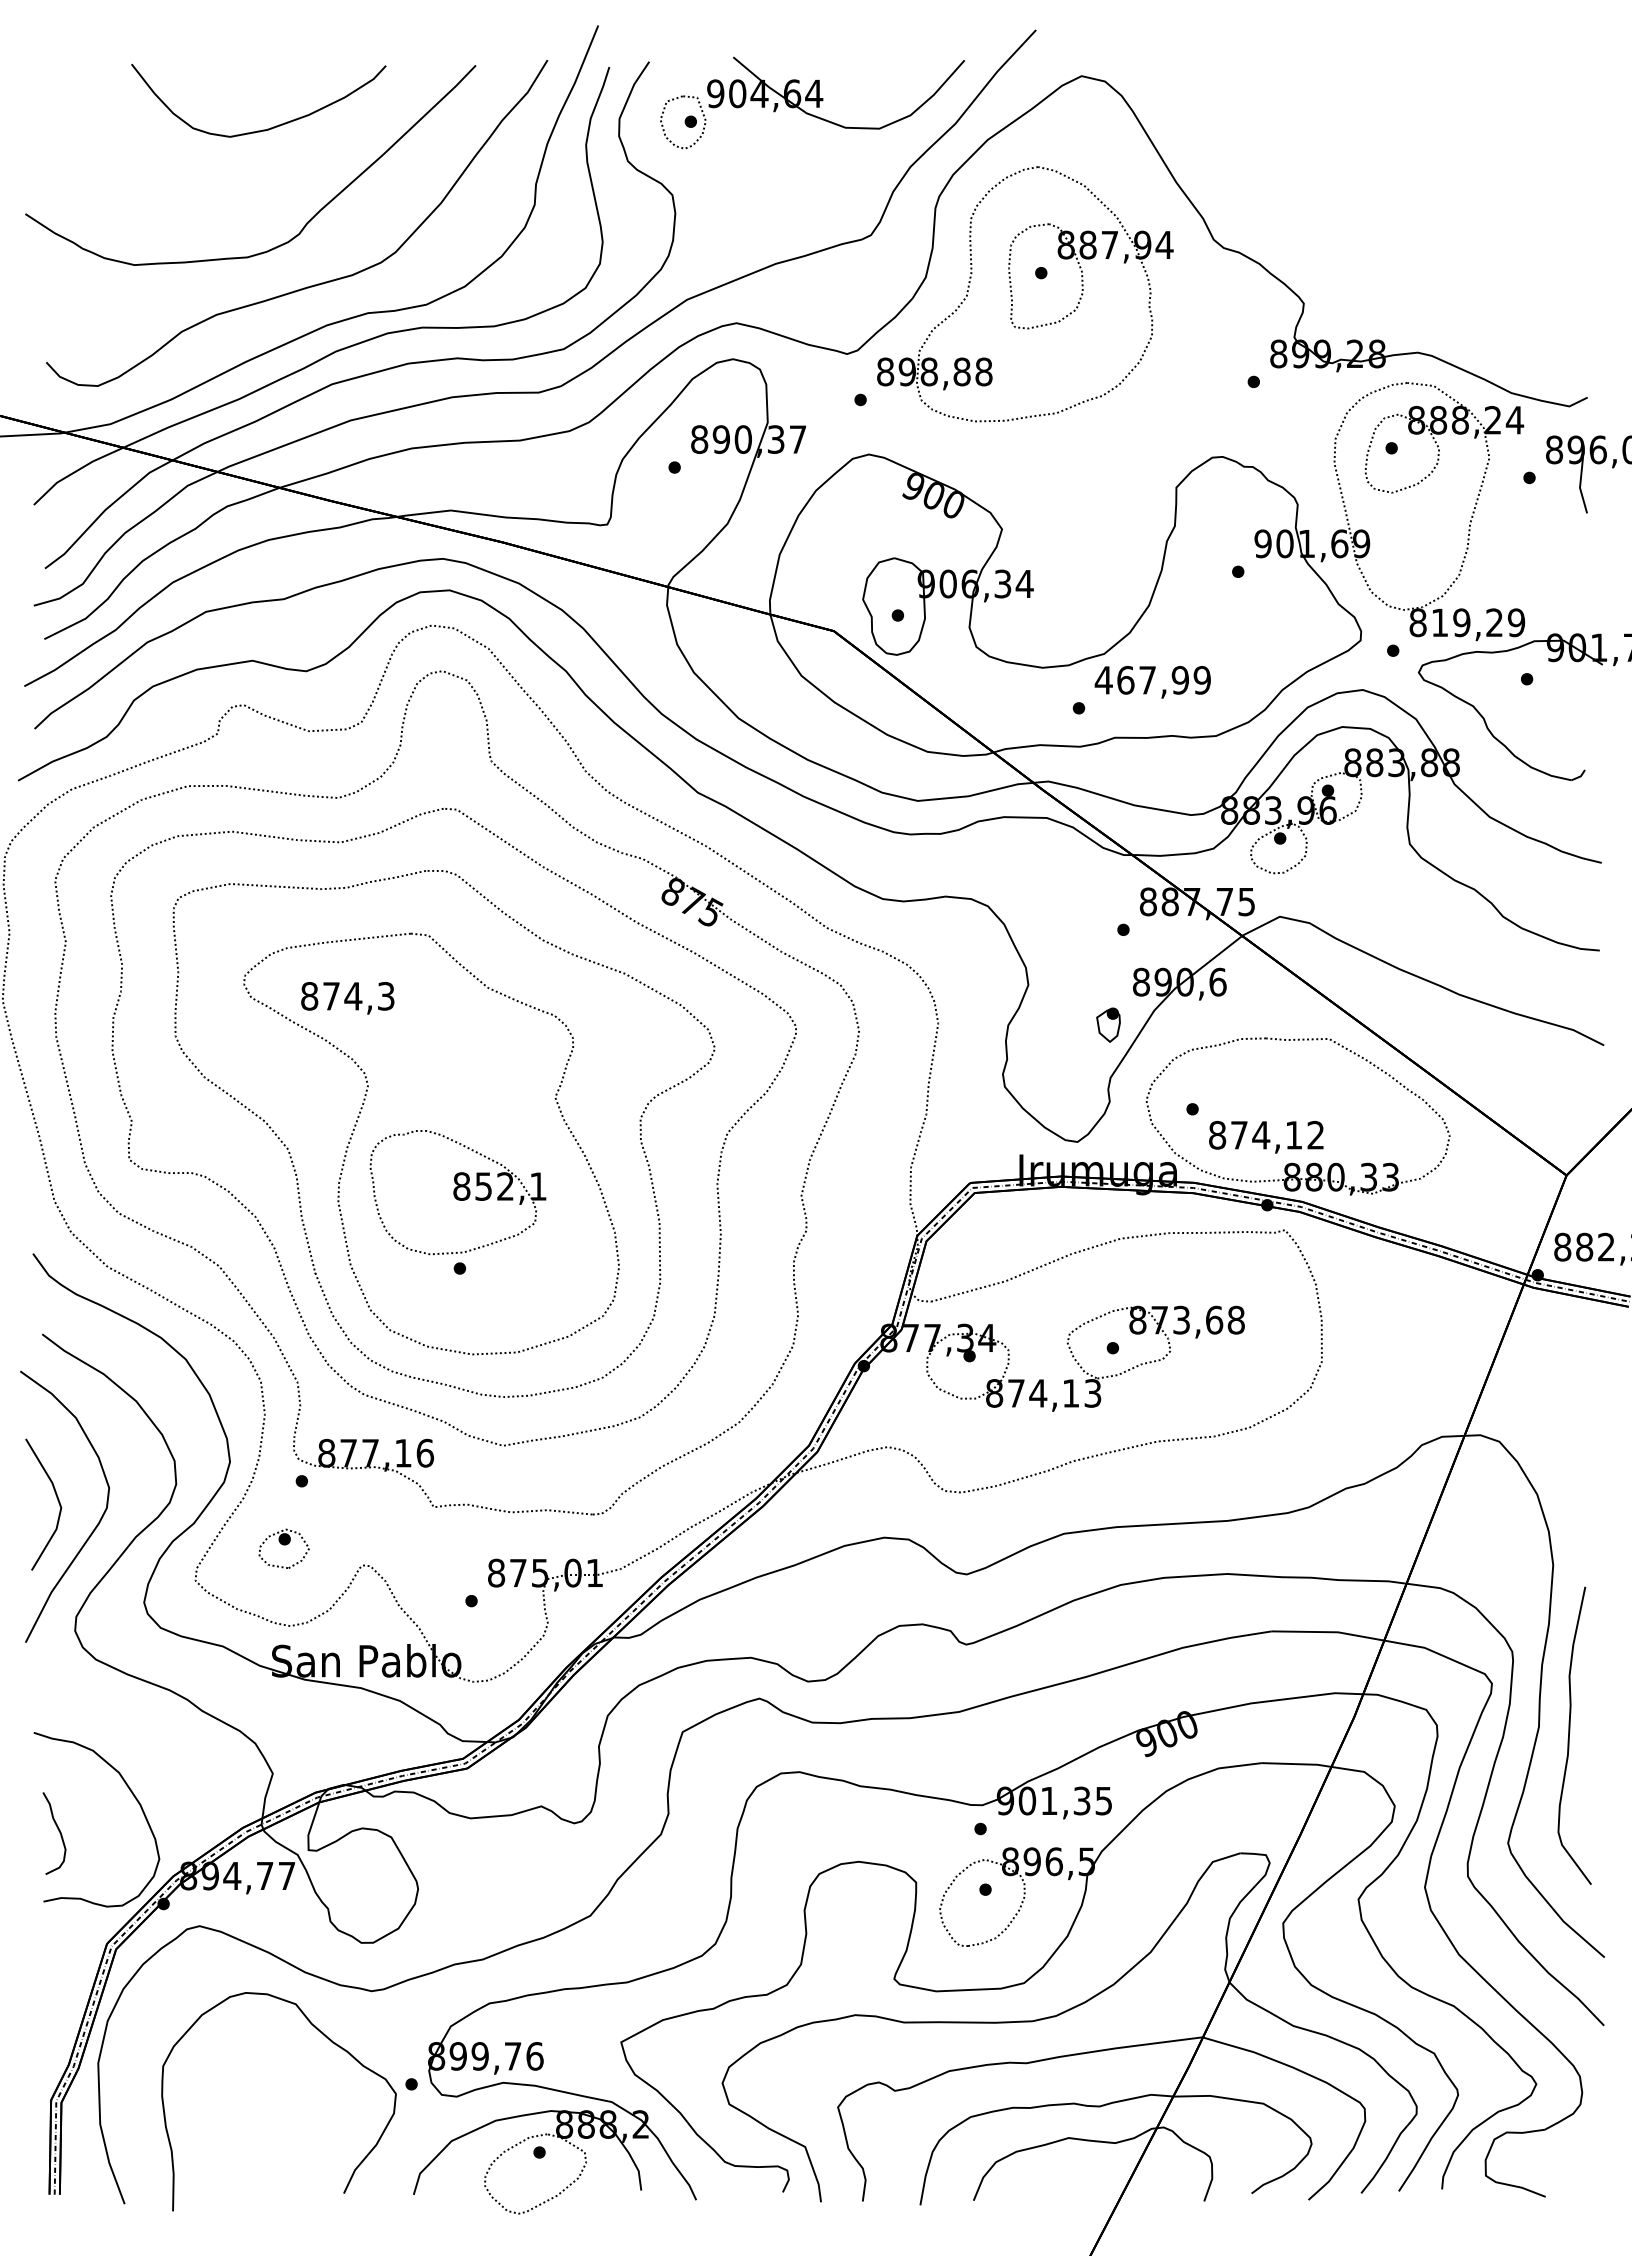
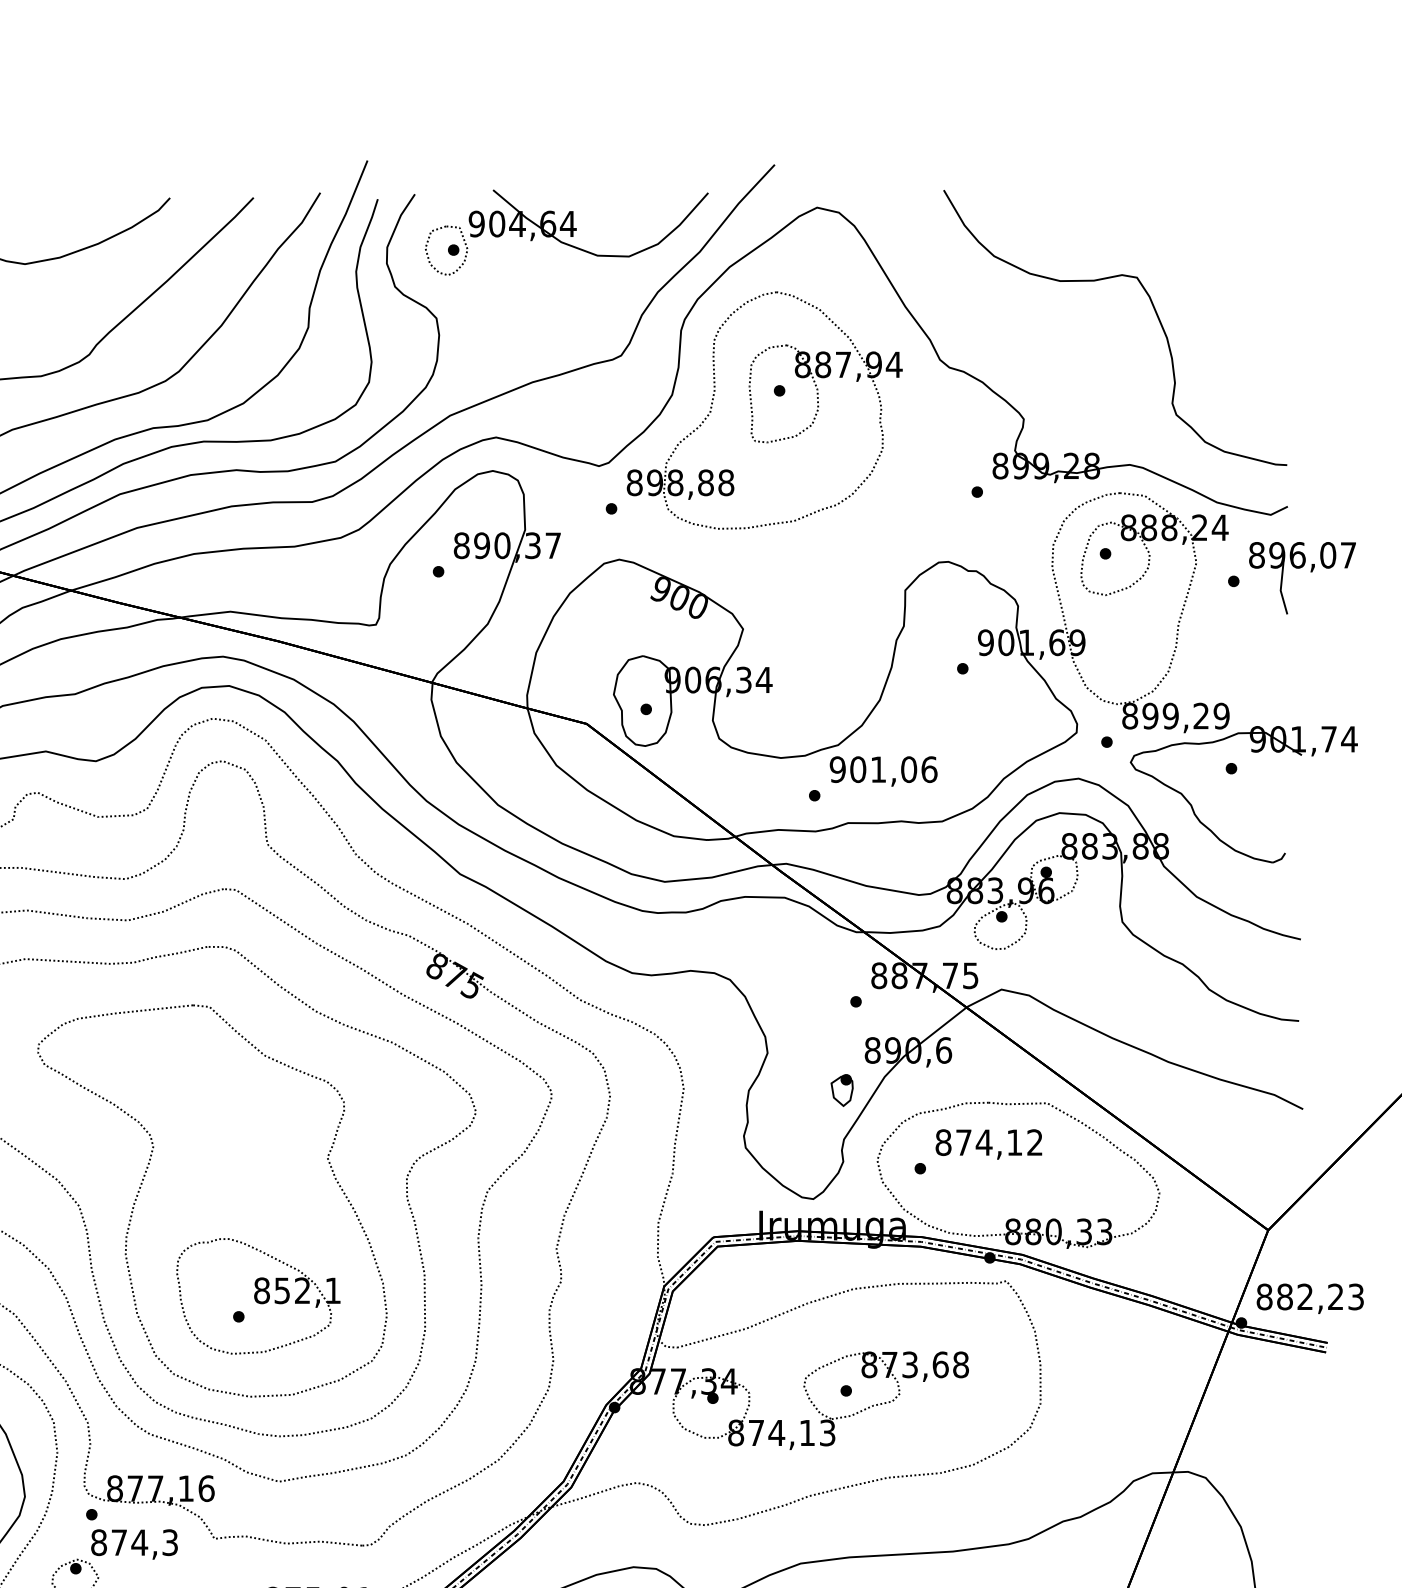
curve: (1445, 190) -> (1155, 314), added
text: (1439, 622) -> (1150, 715), 819,29 -> 899,29
text: (1152, 680) -> (883, 769), 467,99 -> 901,06
text: (347, 998) -> (134, 1544), moved
text: (1266, 1137) -> (989, 1144), moved
part: (457, 1192) -> (257, 1296), moved

